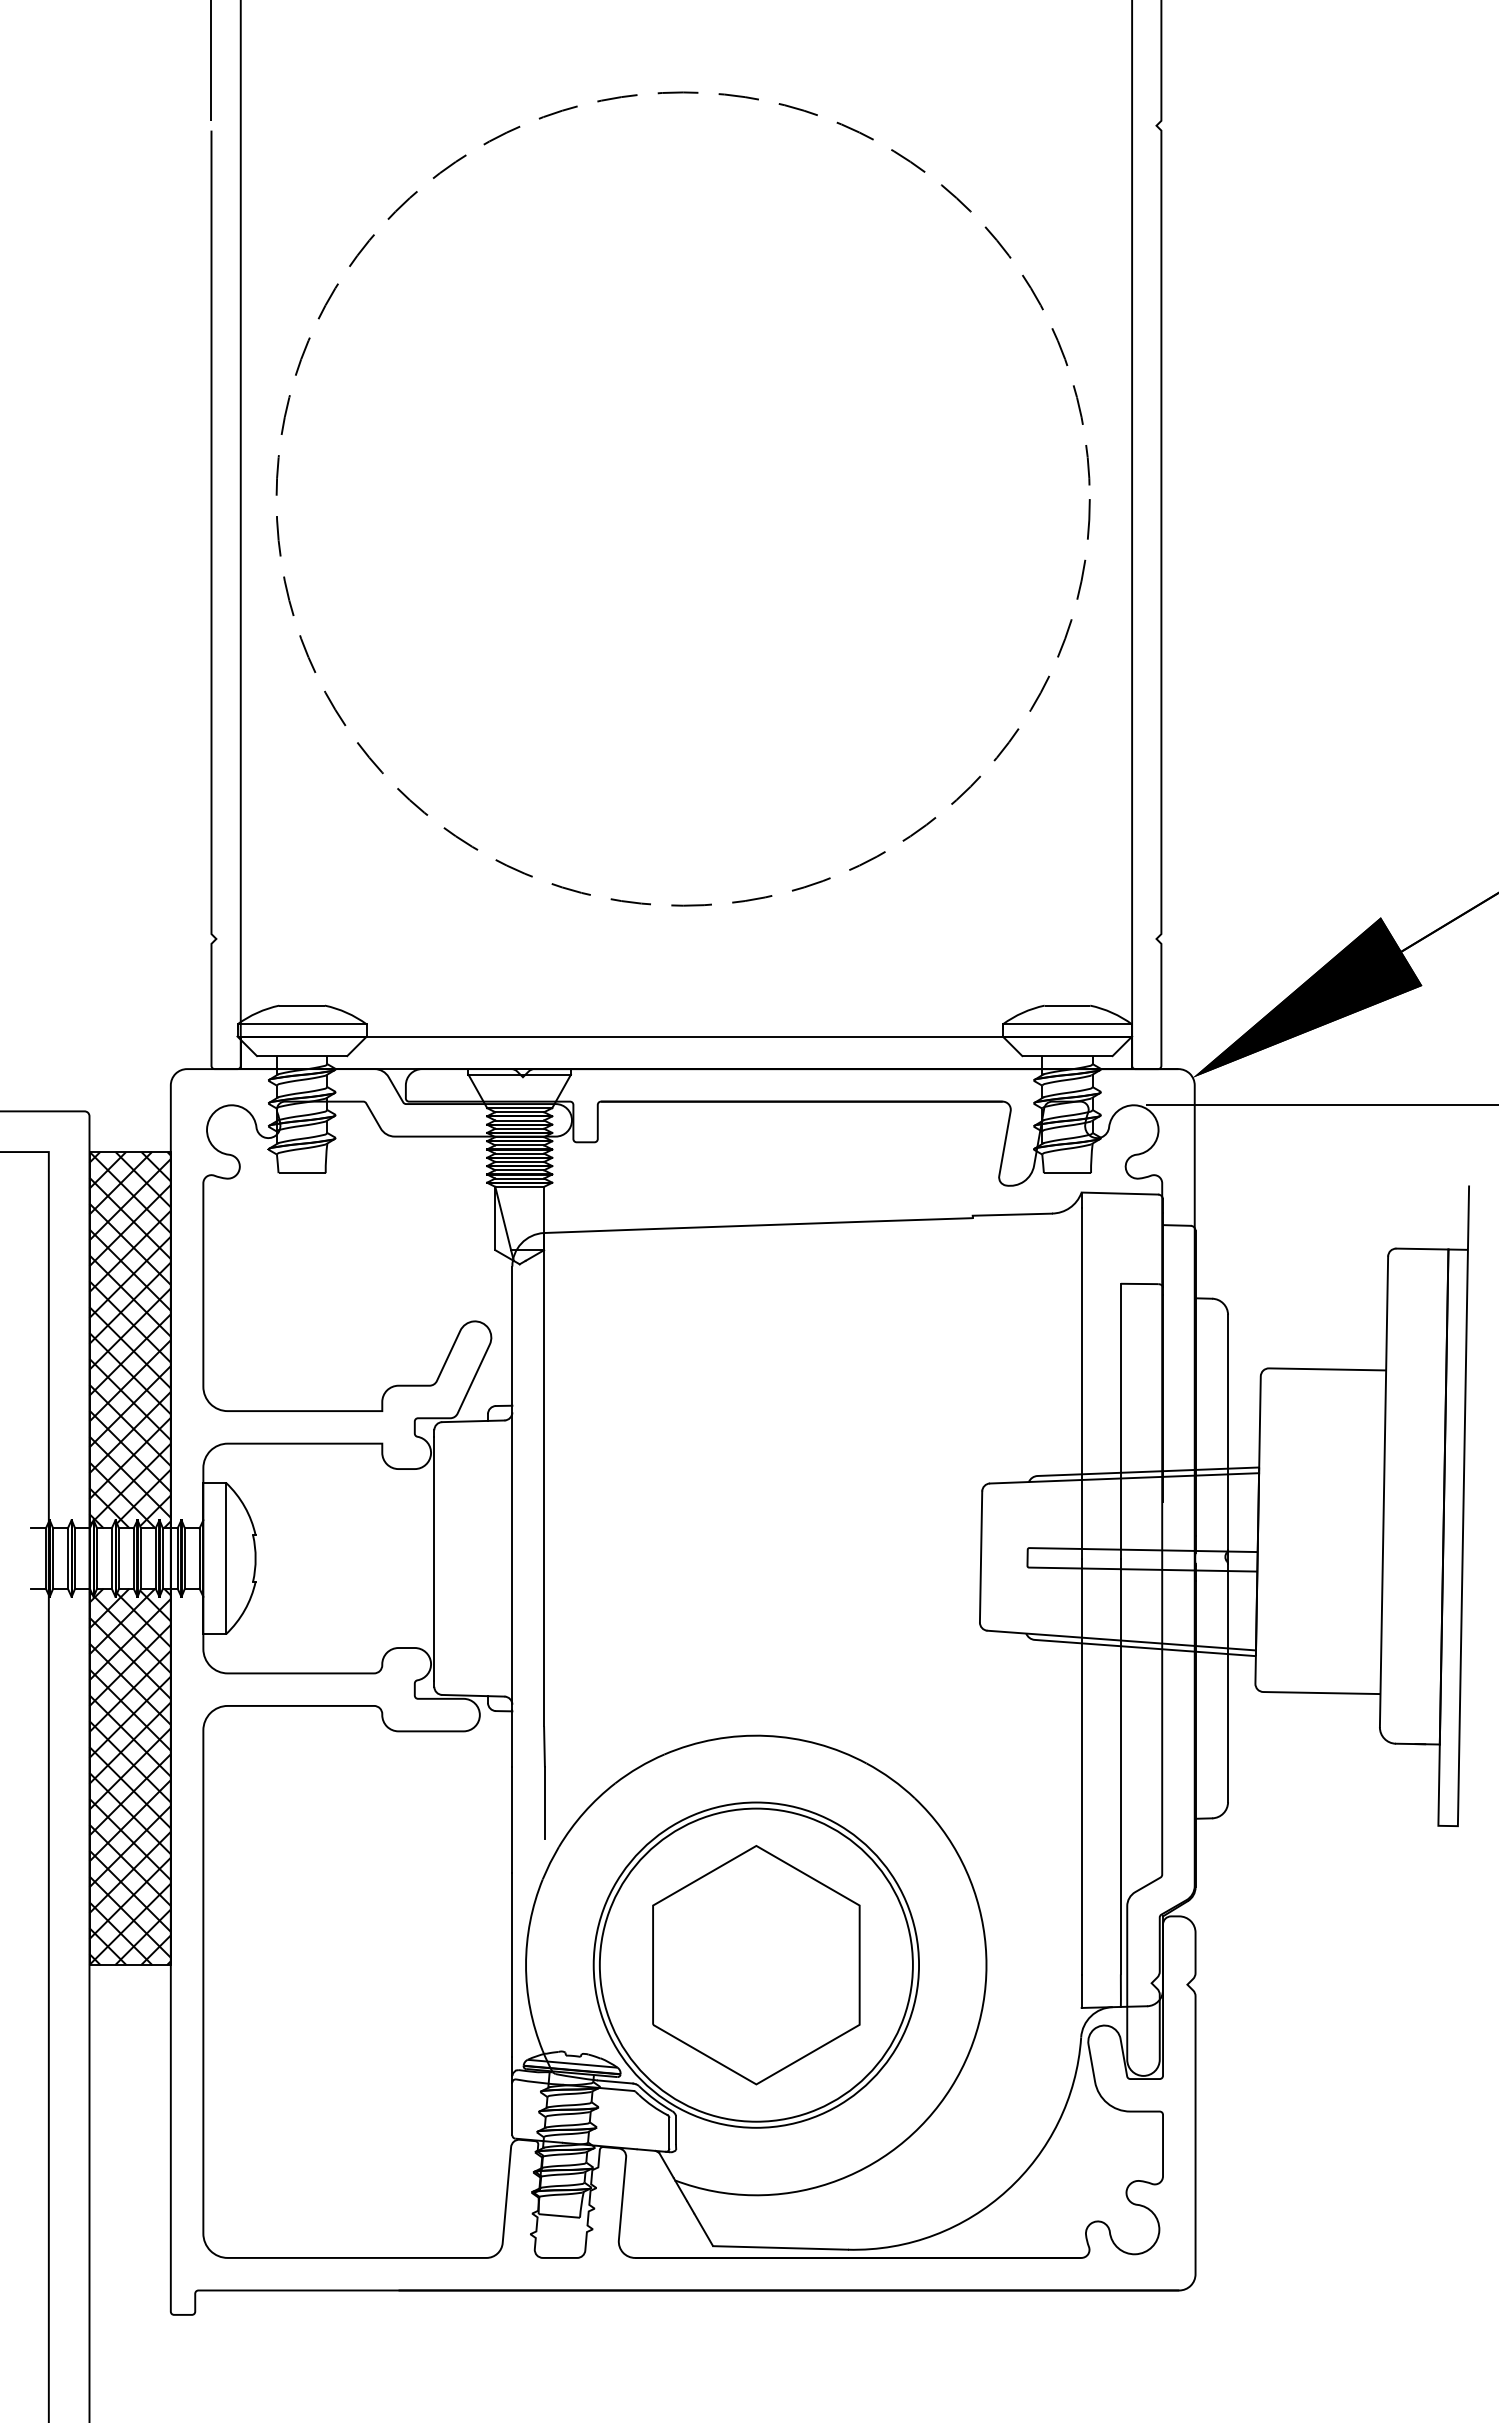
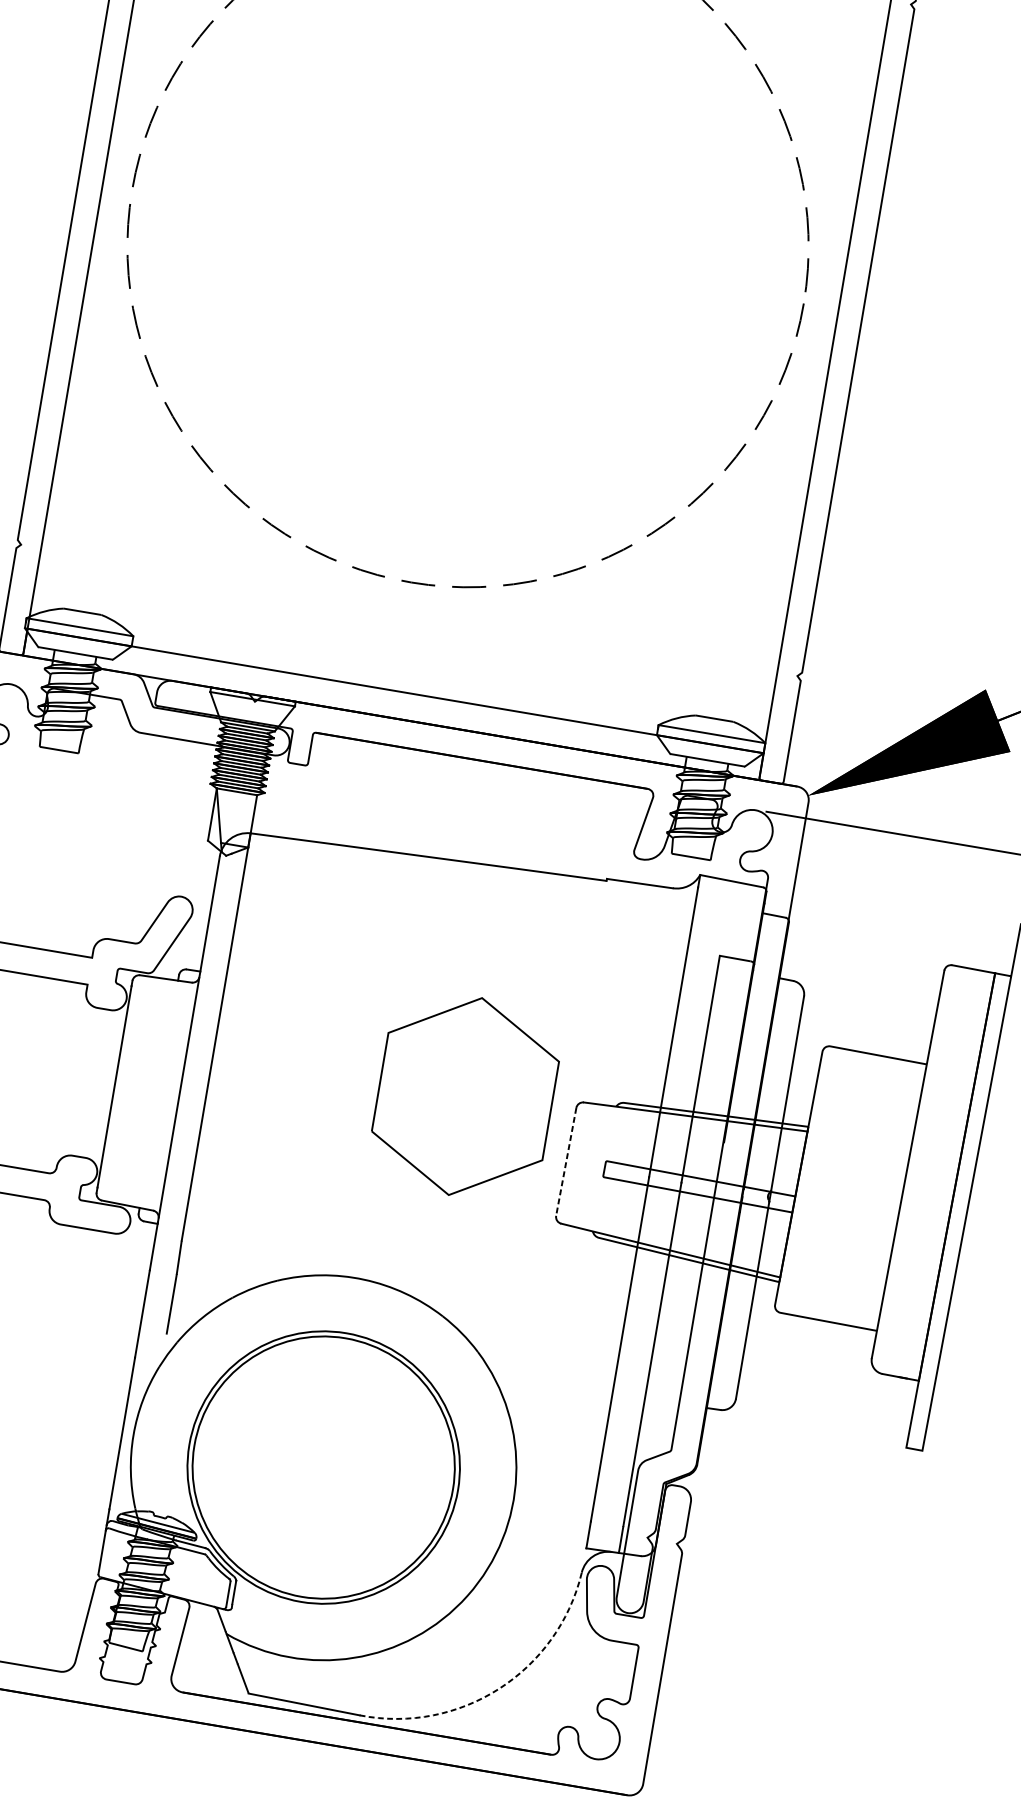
line: (981, 1556) -> (566, 1161), solid -> dashed
part: (756, 1965) -> (465, 1096), moved
arc: (1007, 2190) -> (499, 1688), solid -> dashed

